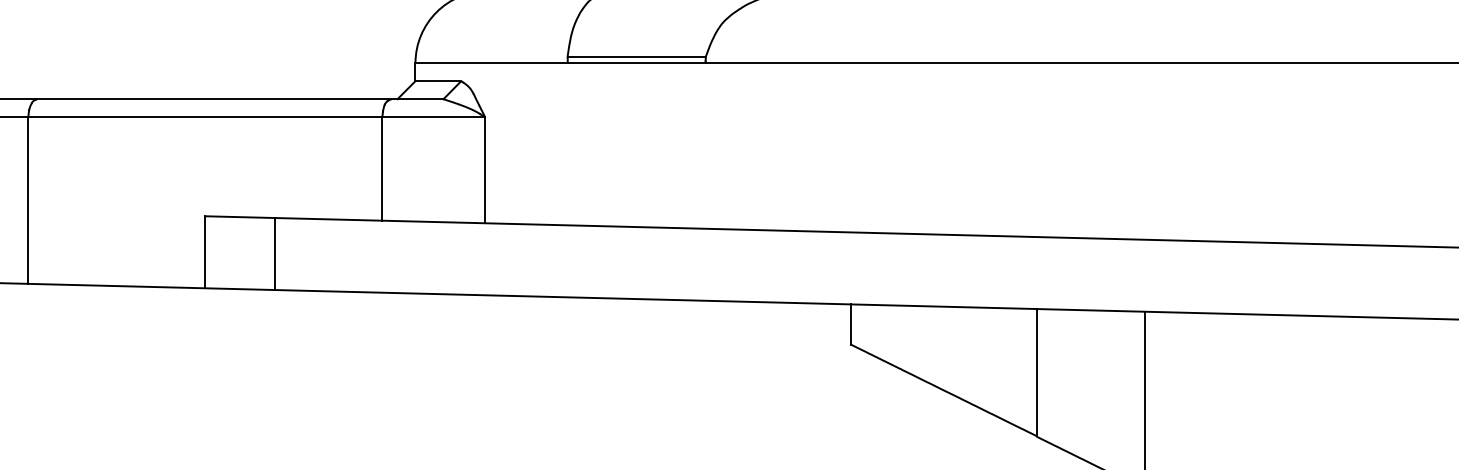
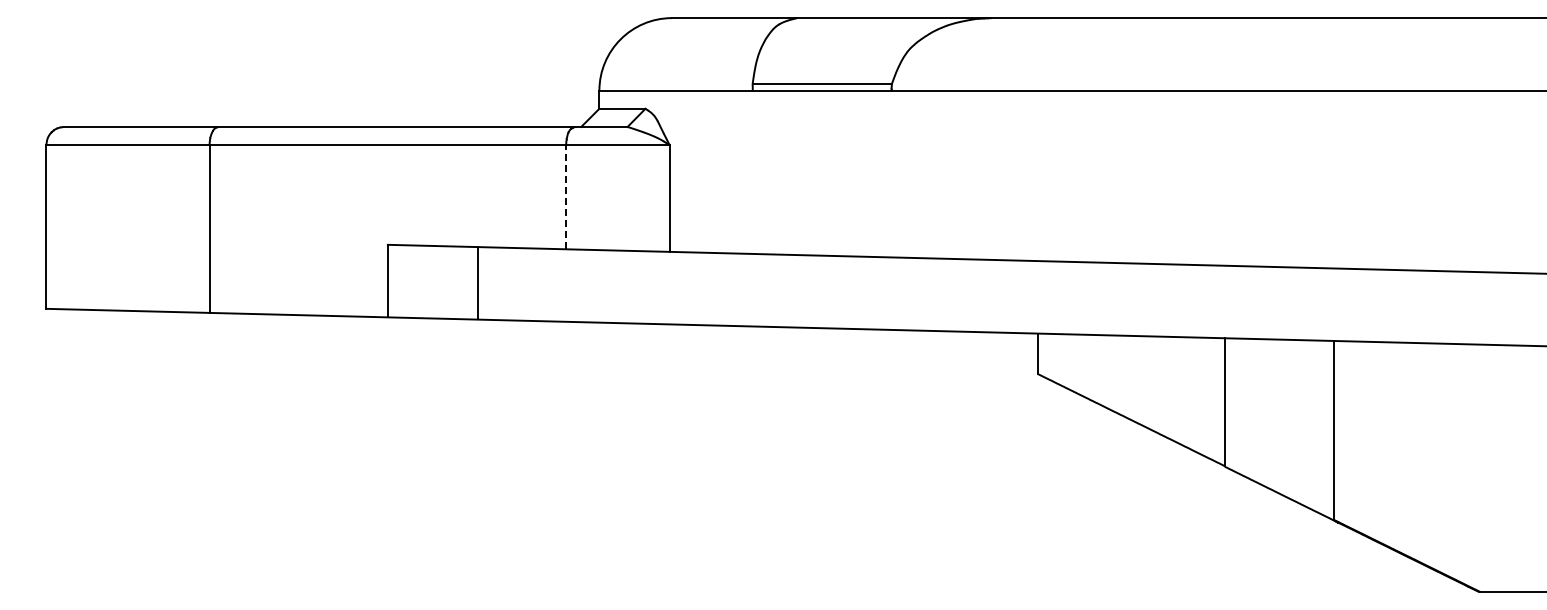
line: (382, 168) -> (566, 196), solid -> dashed
line: (274, 253) -> (478, 282), moved

